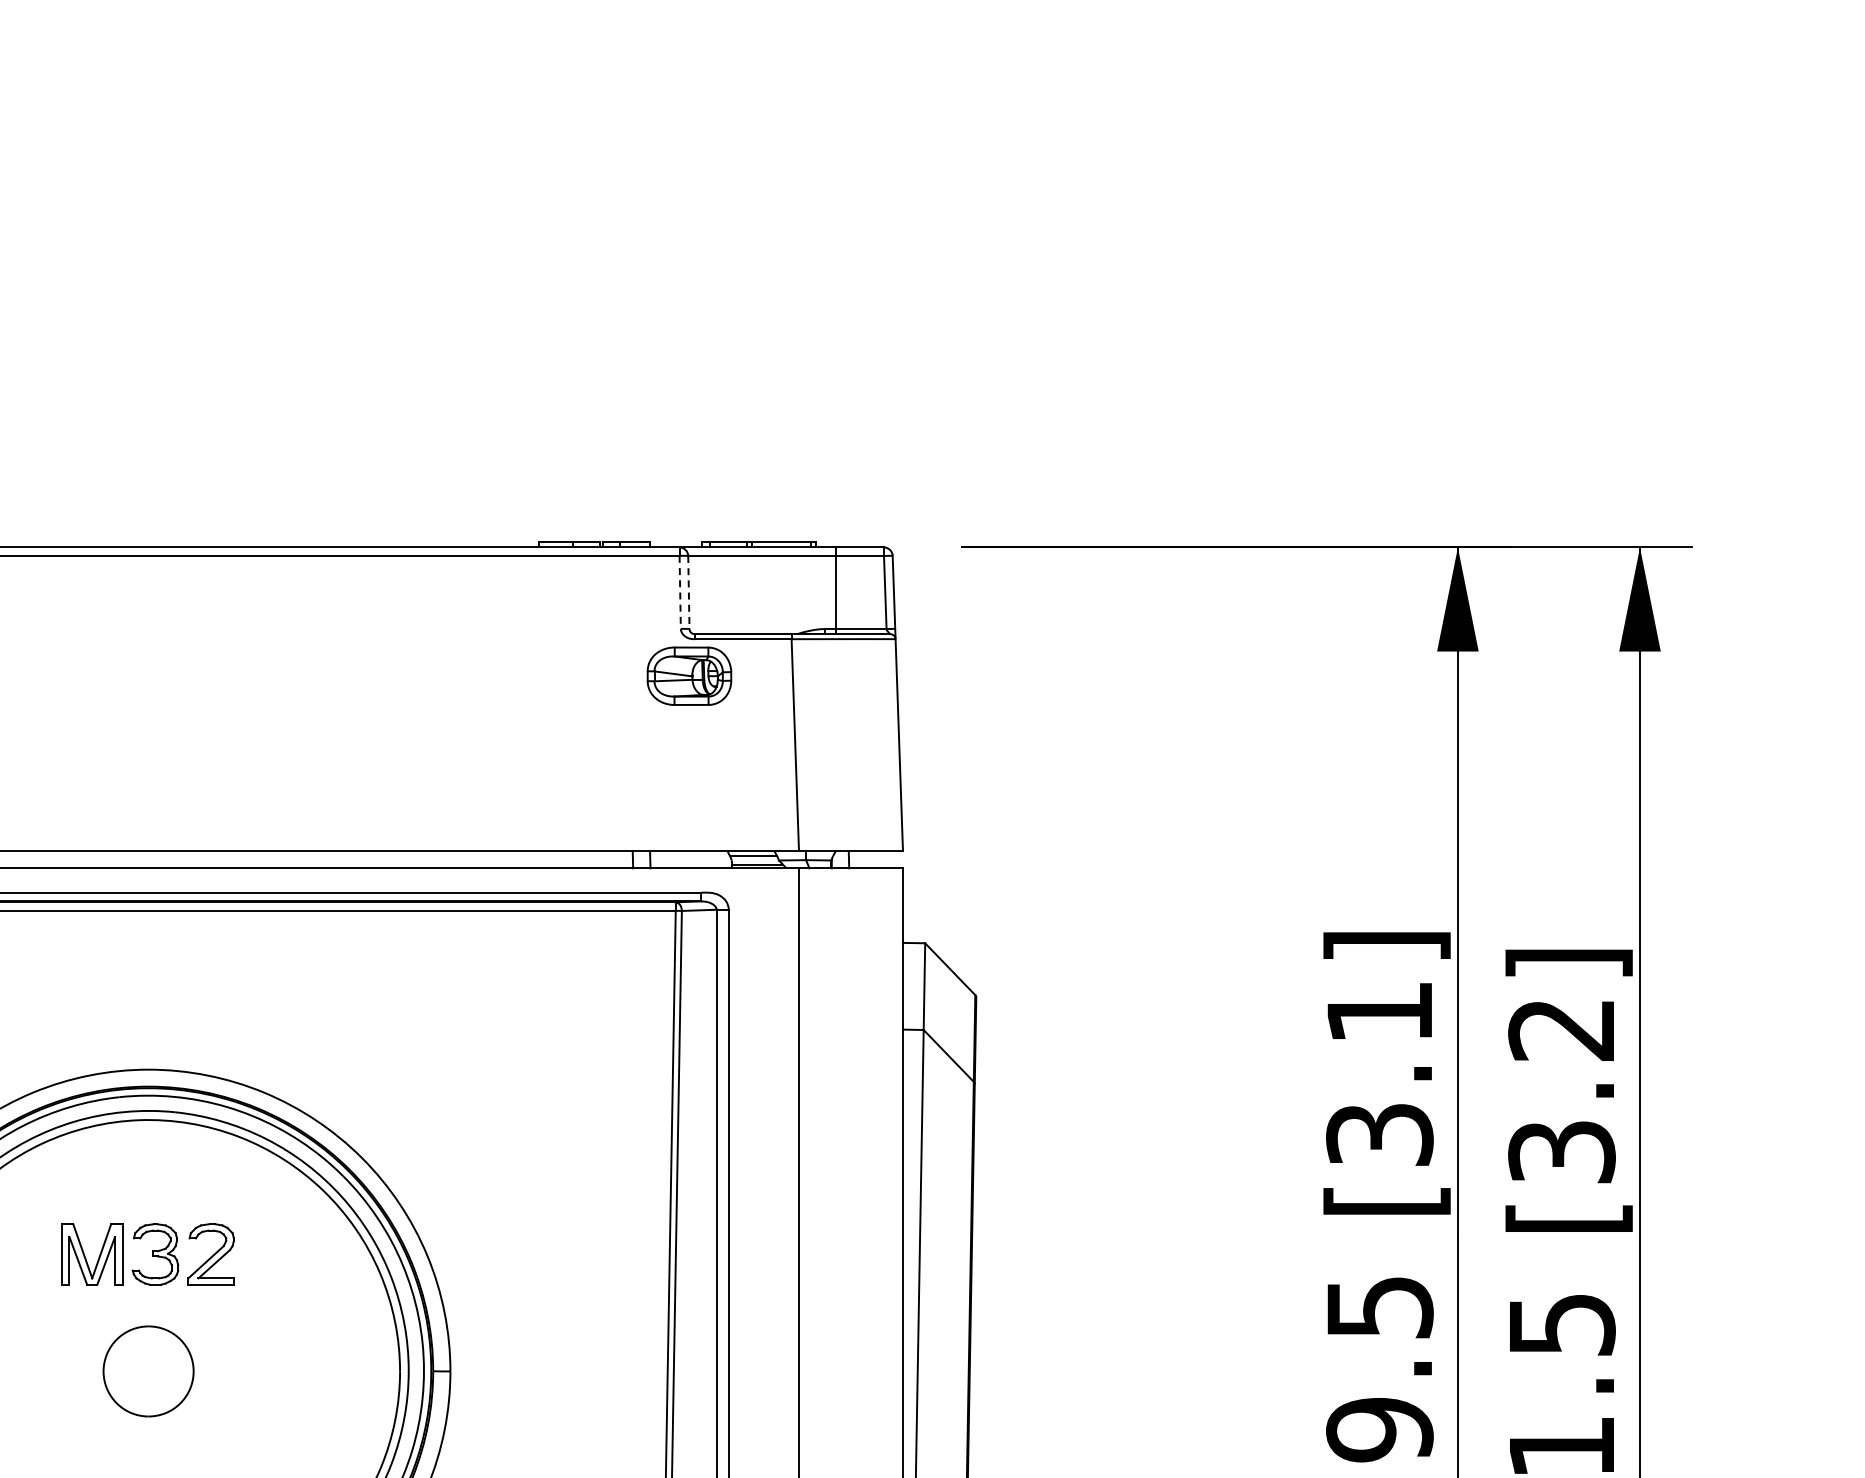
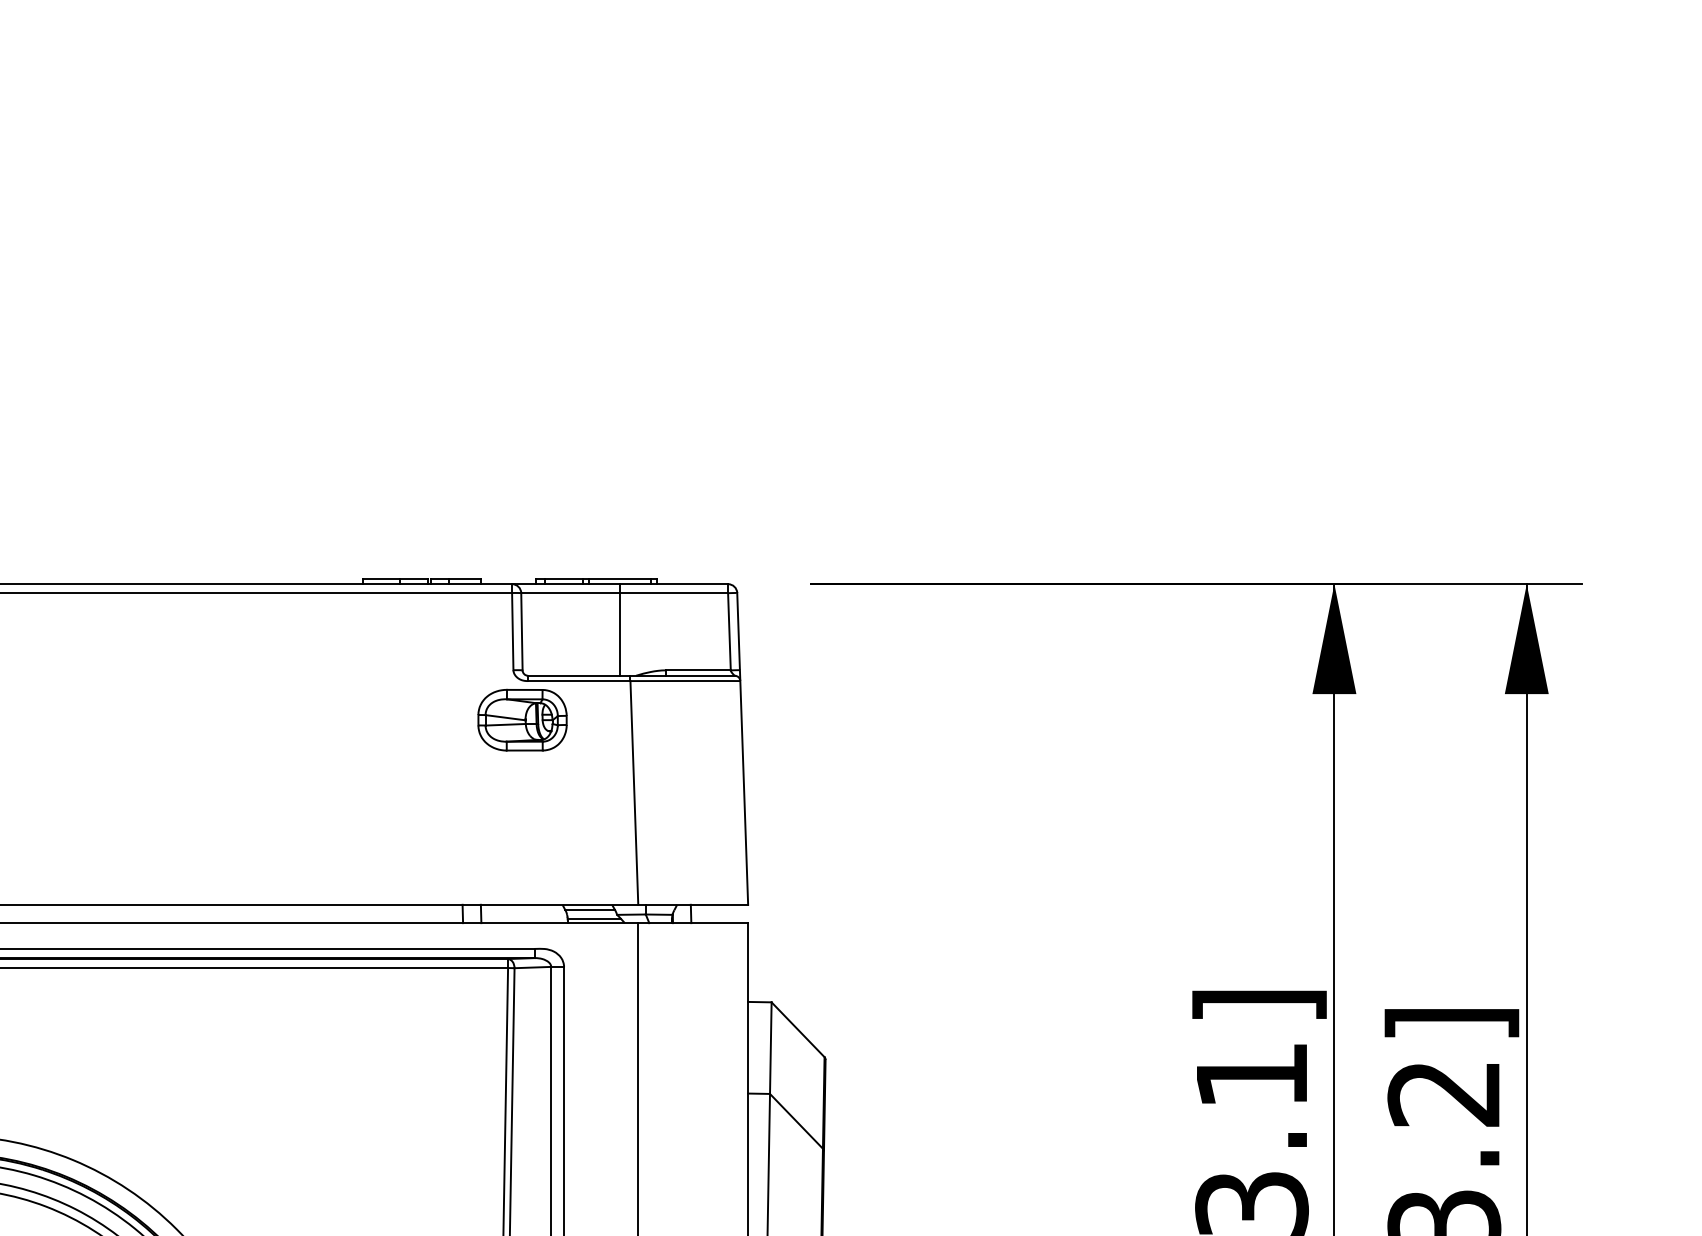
line: (835, 590) -> (619, 629), moved
line: (680, 592) -> (513, 631), dashed -> solid
line: (688, 592) -> (521, 631), dashed -> solid

